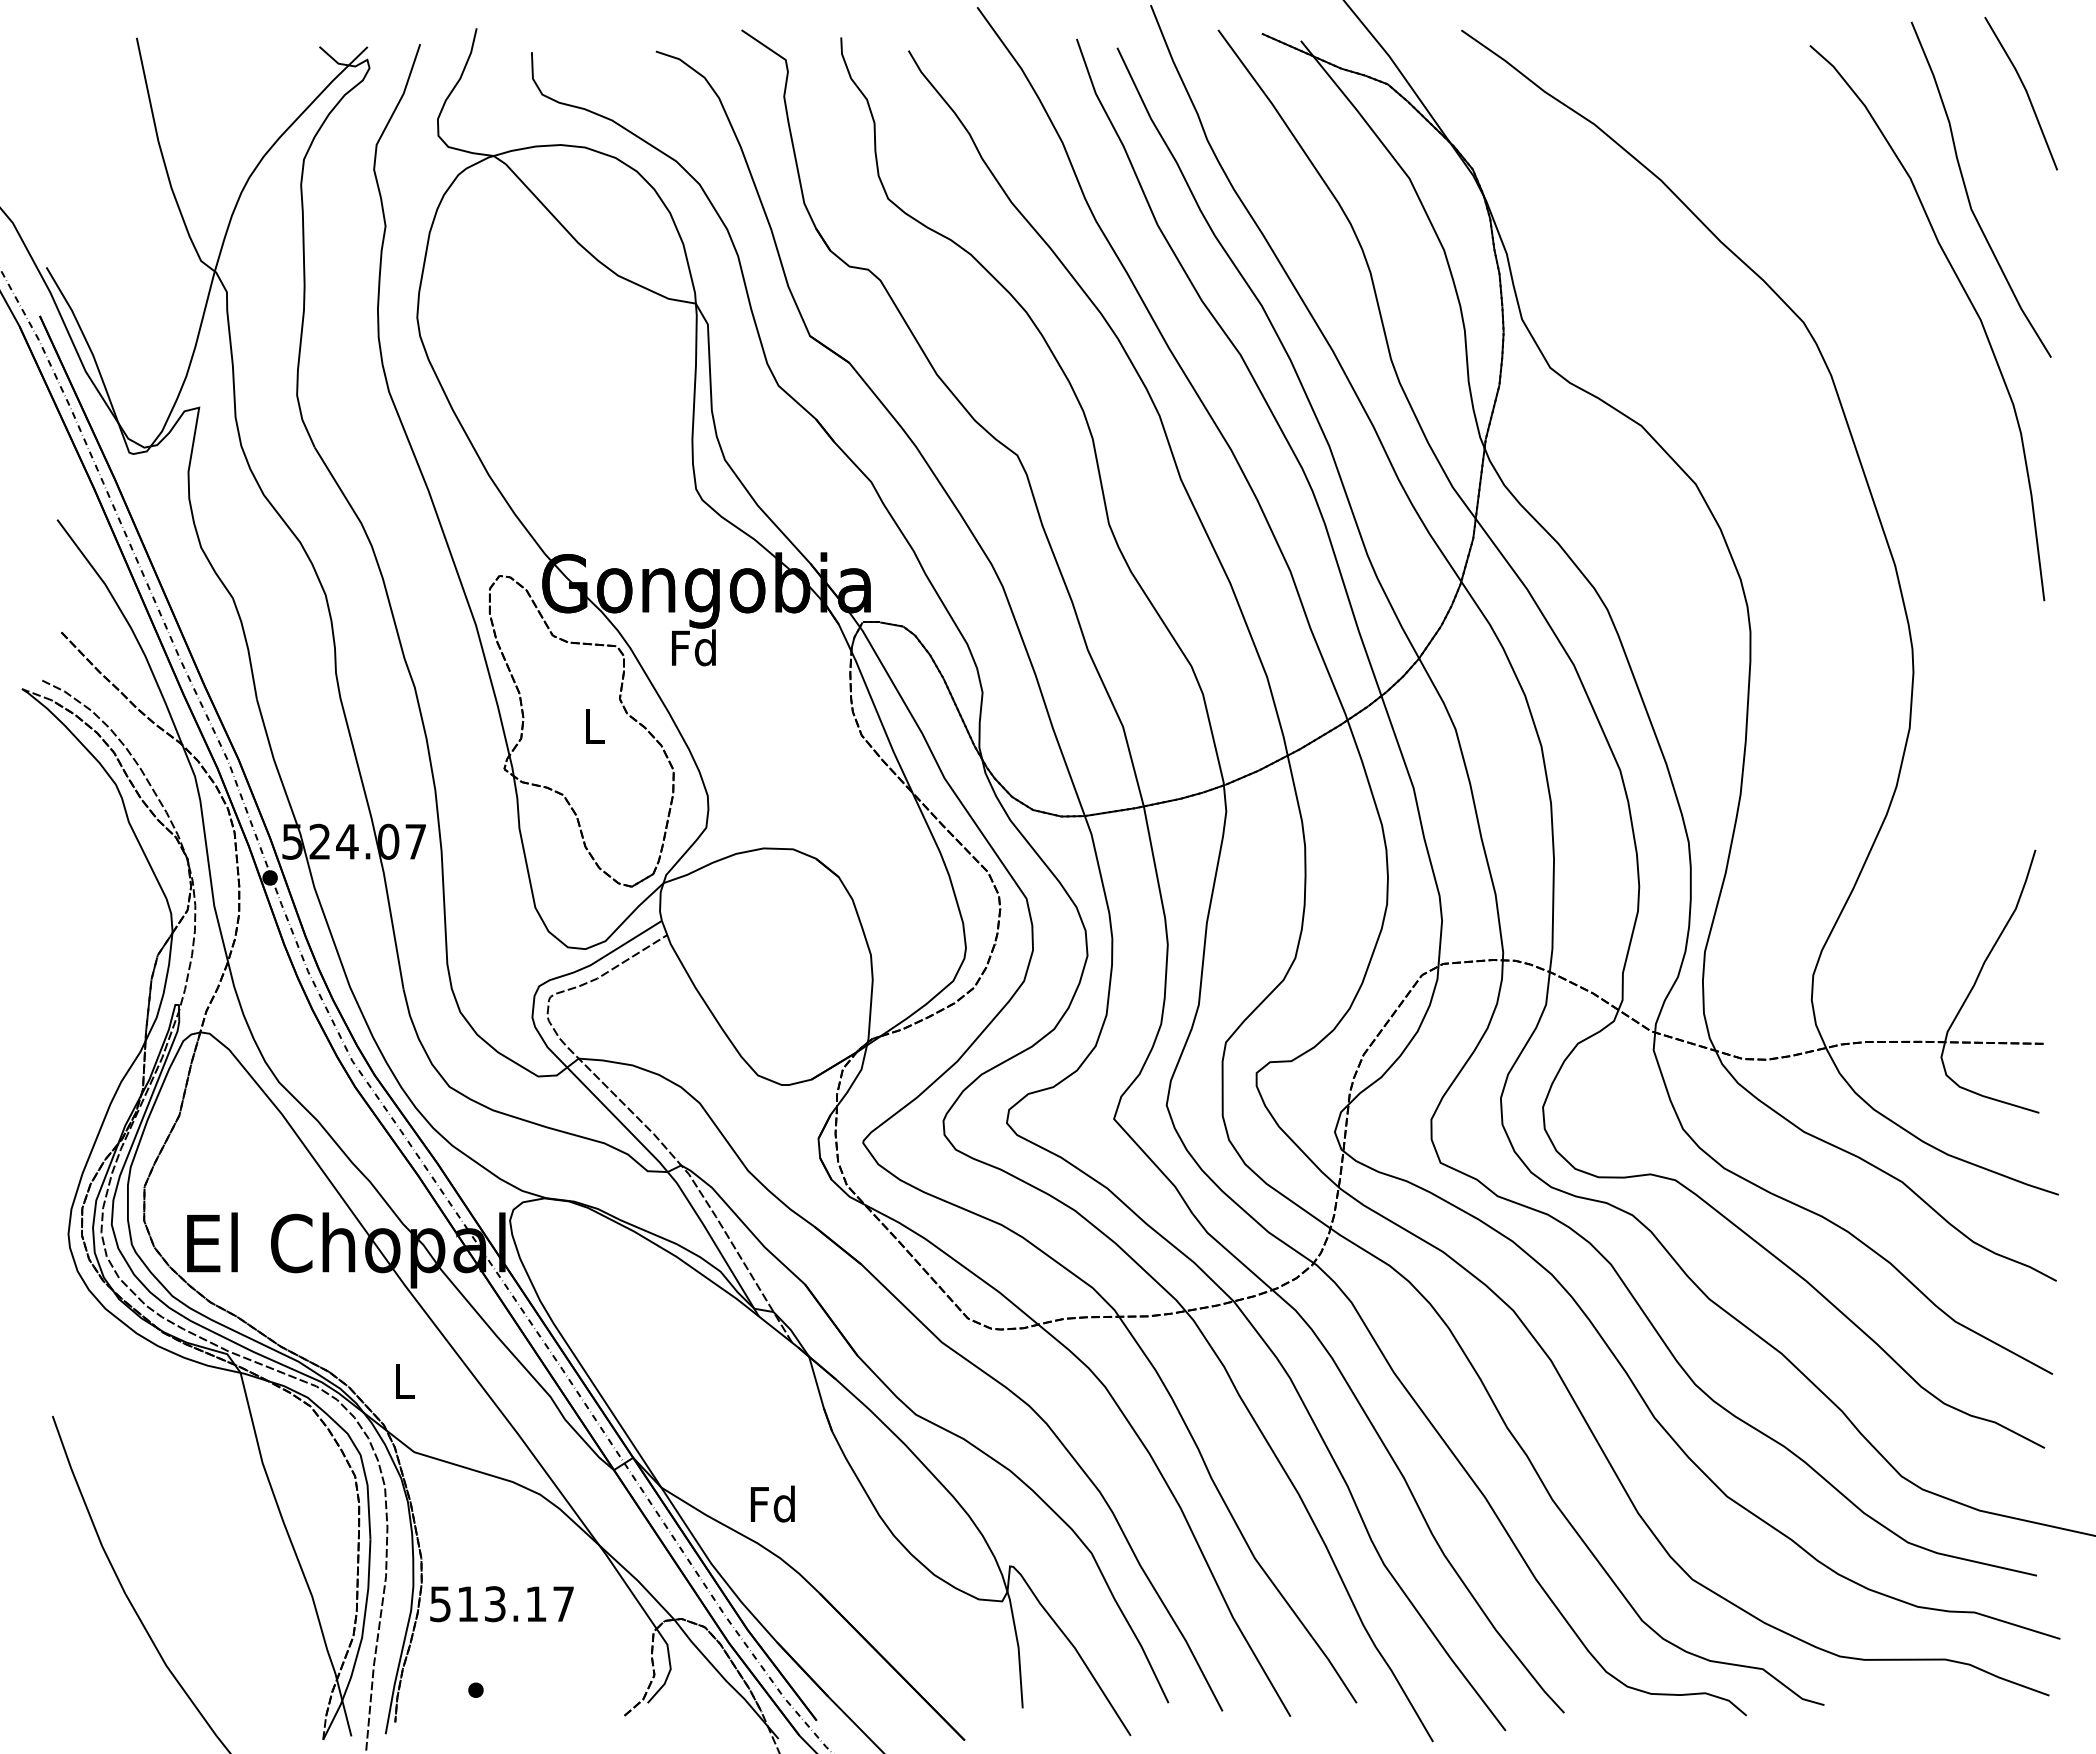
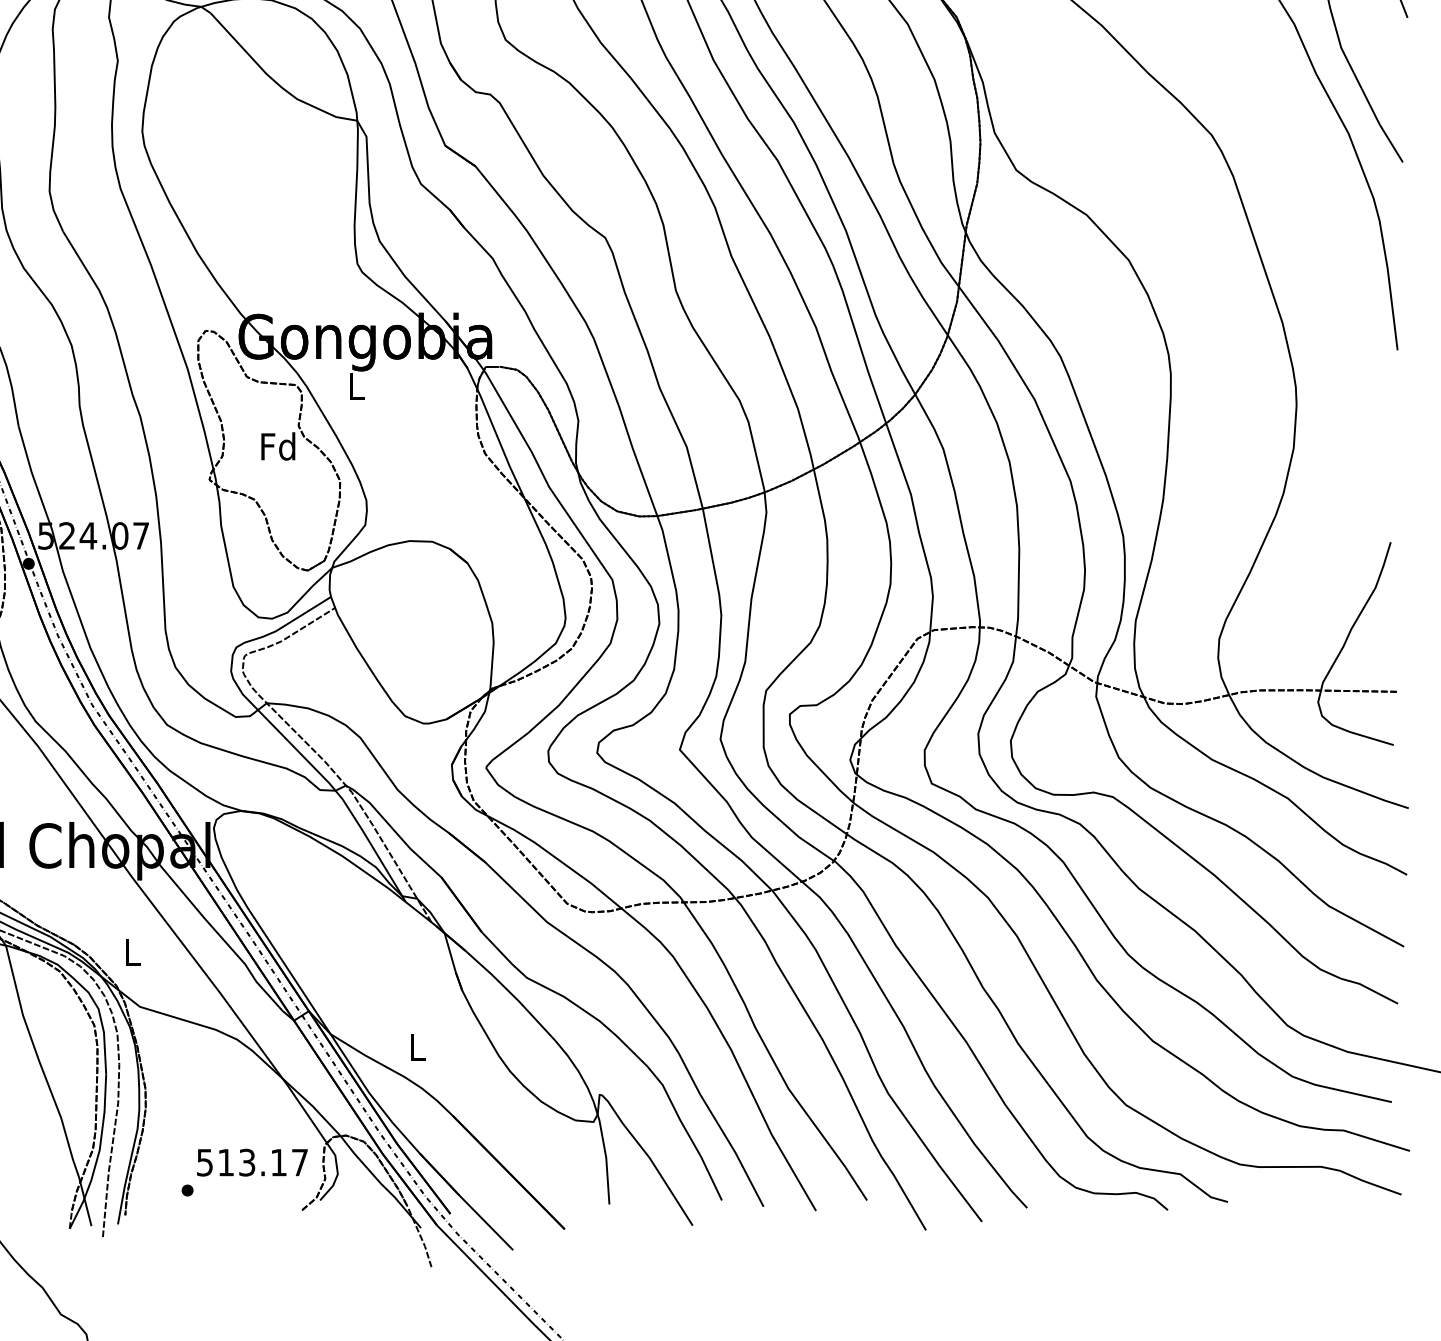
text: (693, 647) -> (355, 386), Fd -> L
text: (593, 725) -> (278, 446), L -> Fd
text: (772, 1503) -> (416, 1046), Fd -> L
text: (501, 1604) -> (252, 1162), moved

